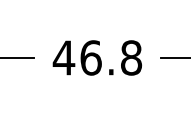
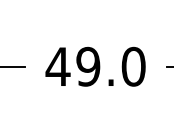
text: (111, 57) -> (111, 66), 46.8 -> 49.0

